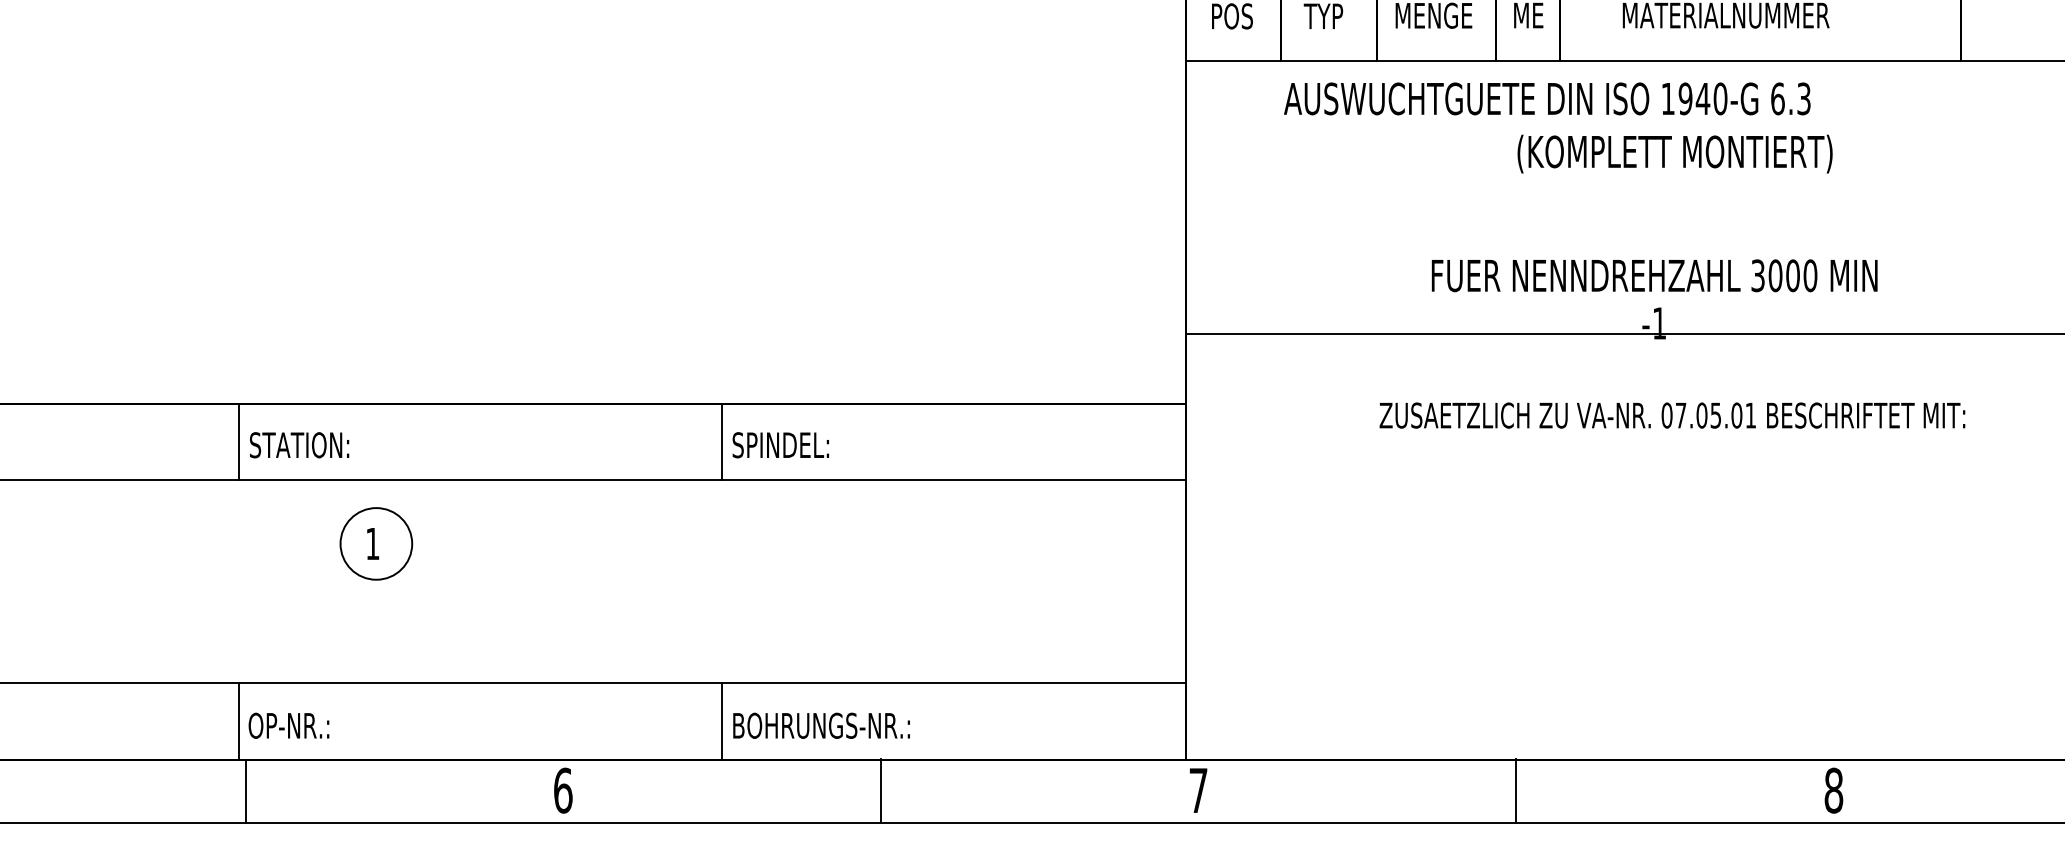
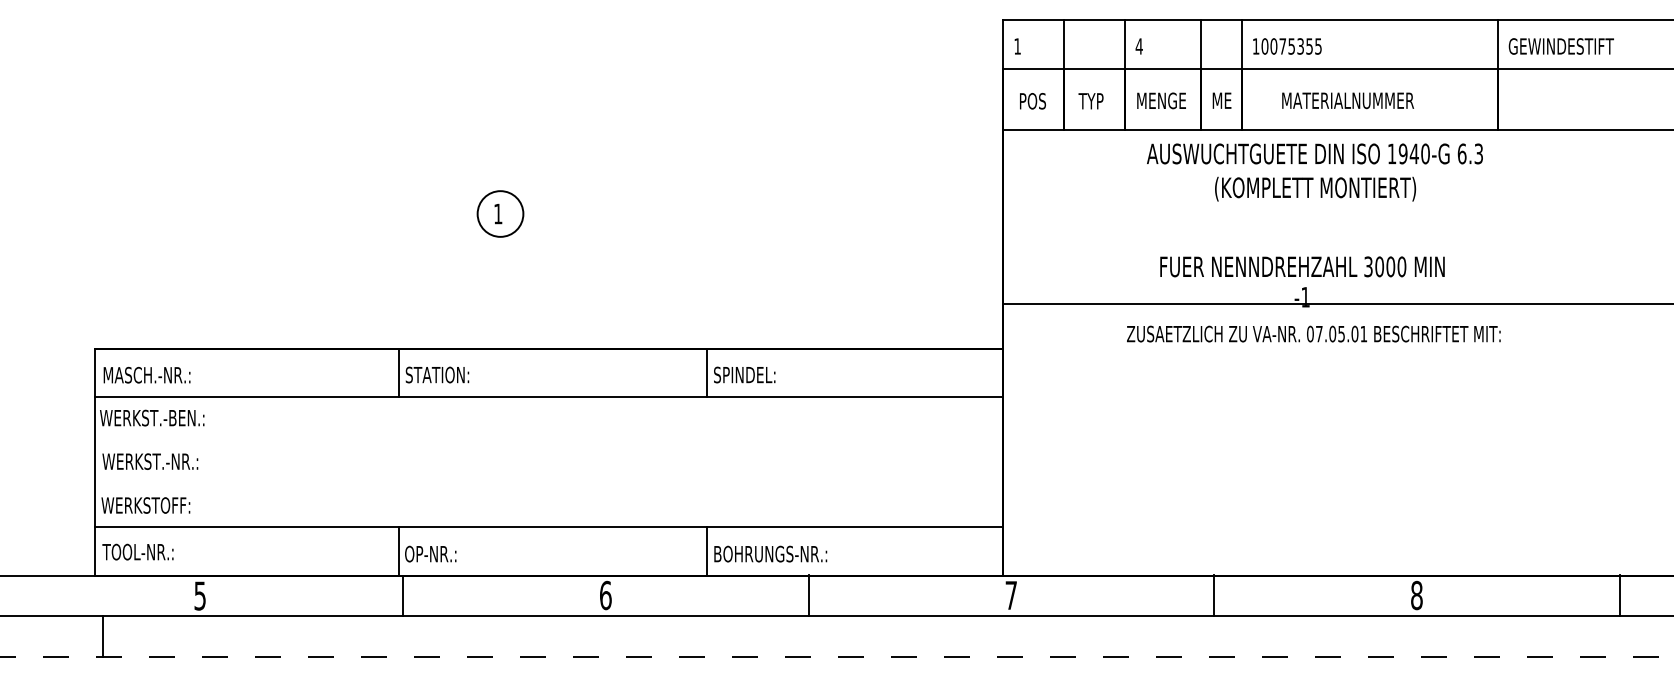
text: (1546, 98) -> (1314, 153), moved
text: (1671, 414) -> (1313, 333), moved
part: (376, 543) -> (500, 213), moved

